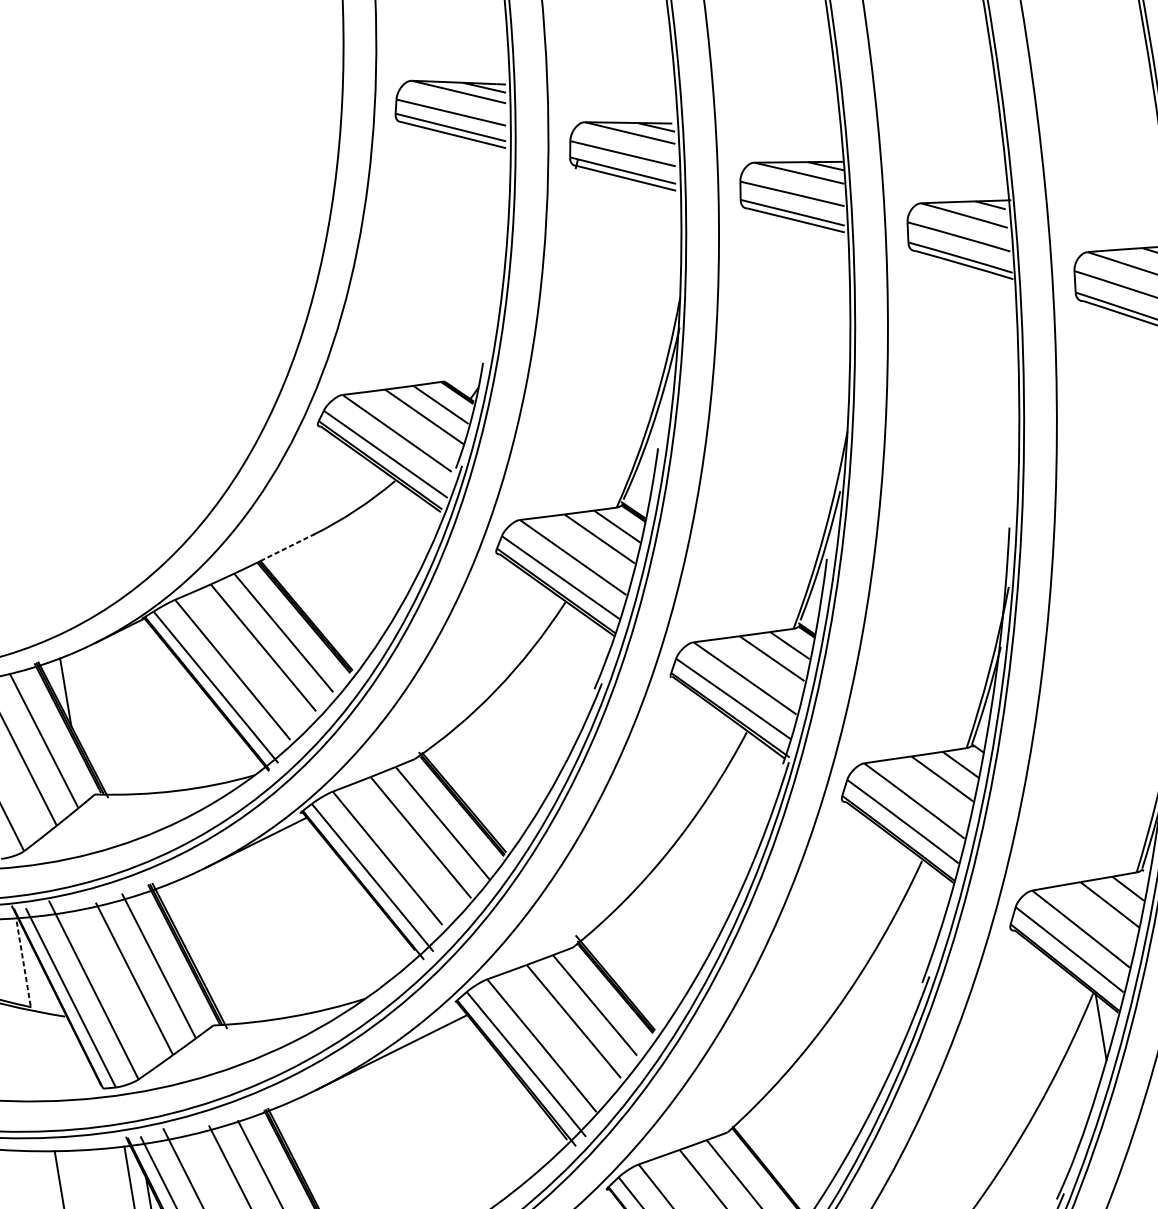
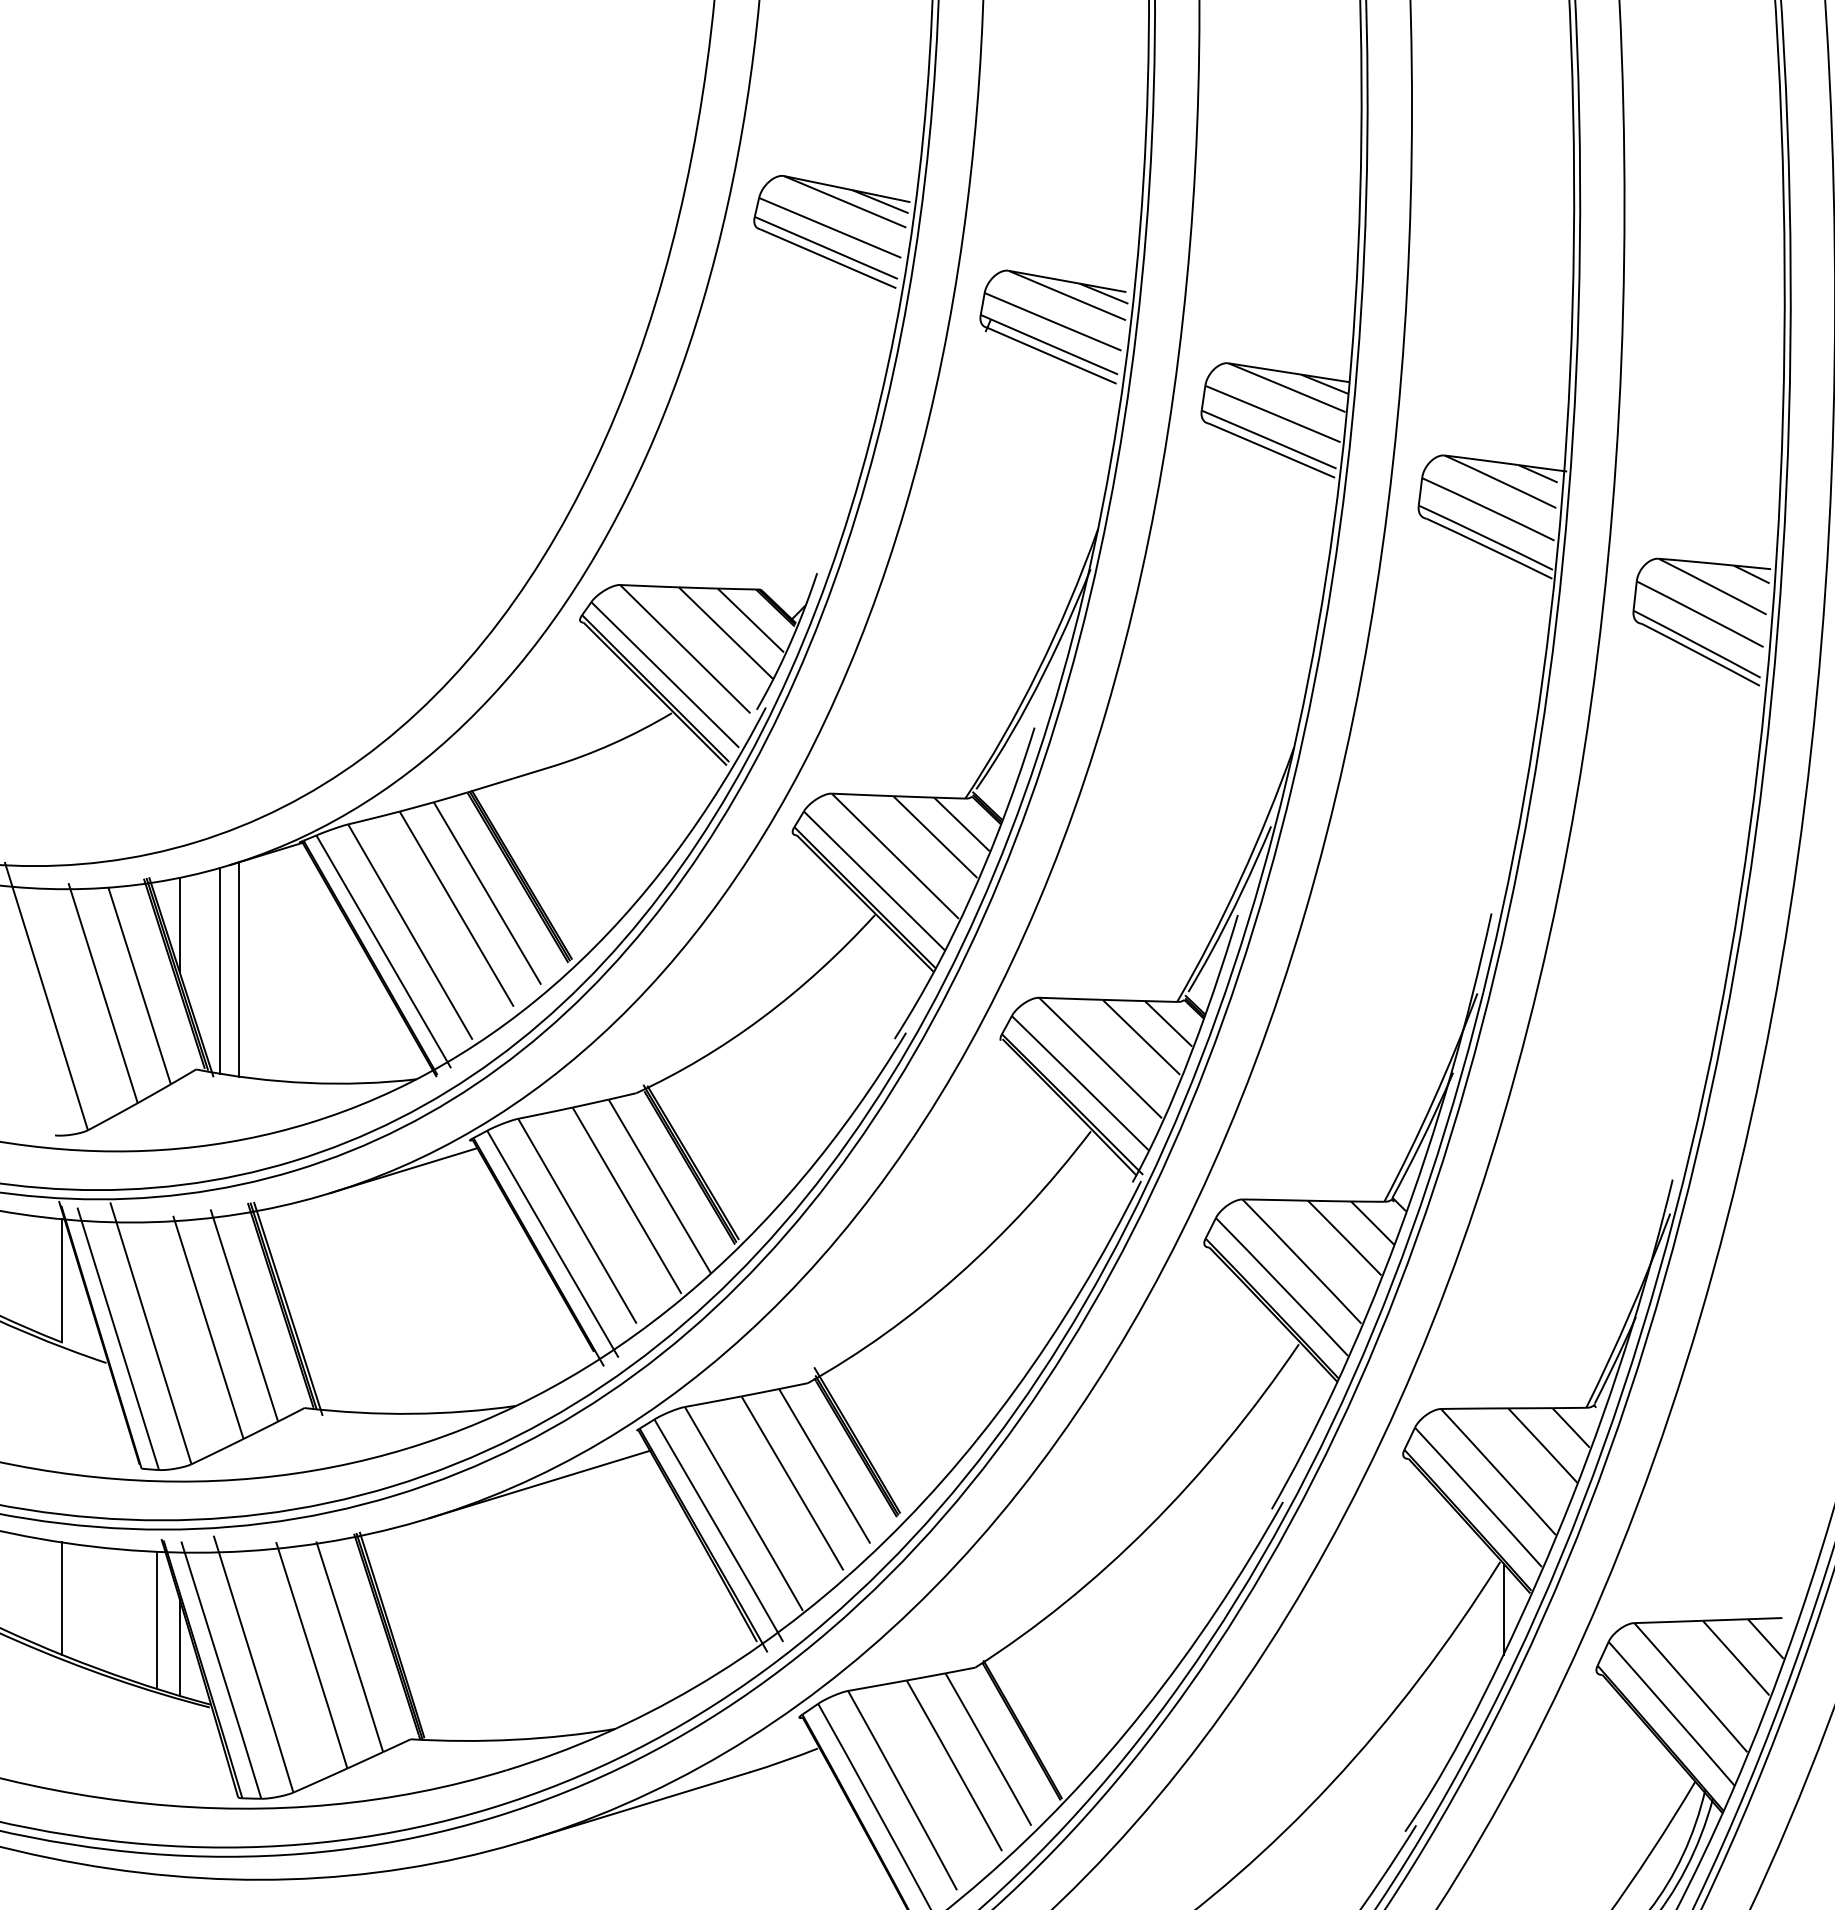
line: (287, 548) -> (511, 779), dashed -> solid
line: (114, 717) -> (239, 969), added
line: (99, 720) -> (219, 970), added
line: (23, 961) -> (62, 1279), dashed -> solid

